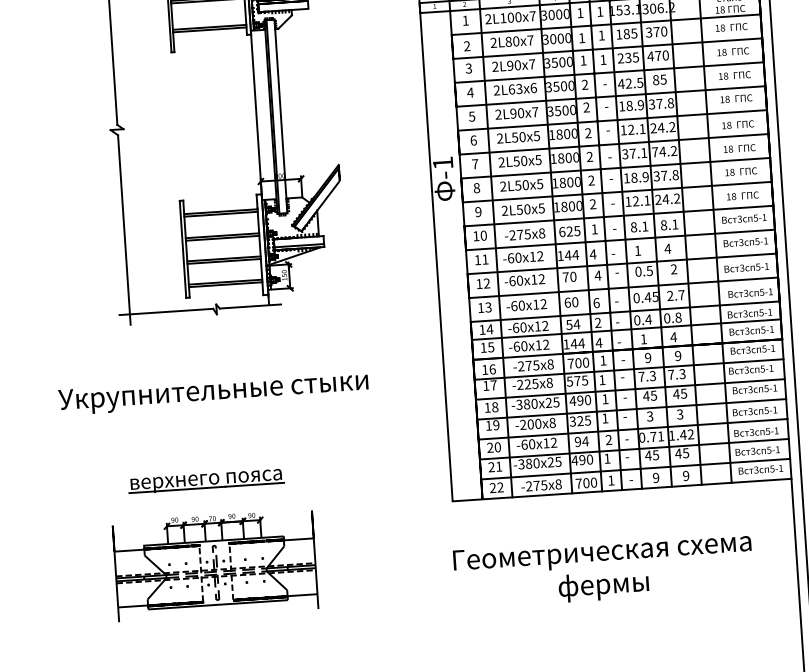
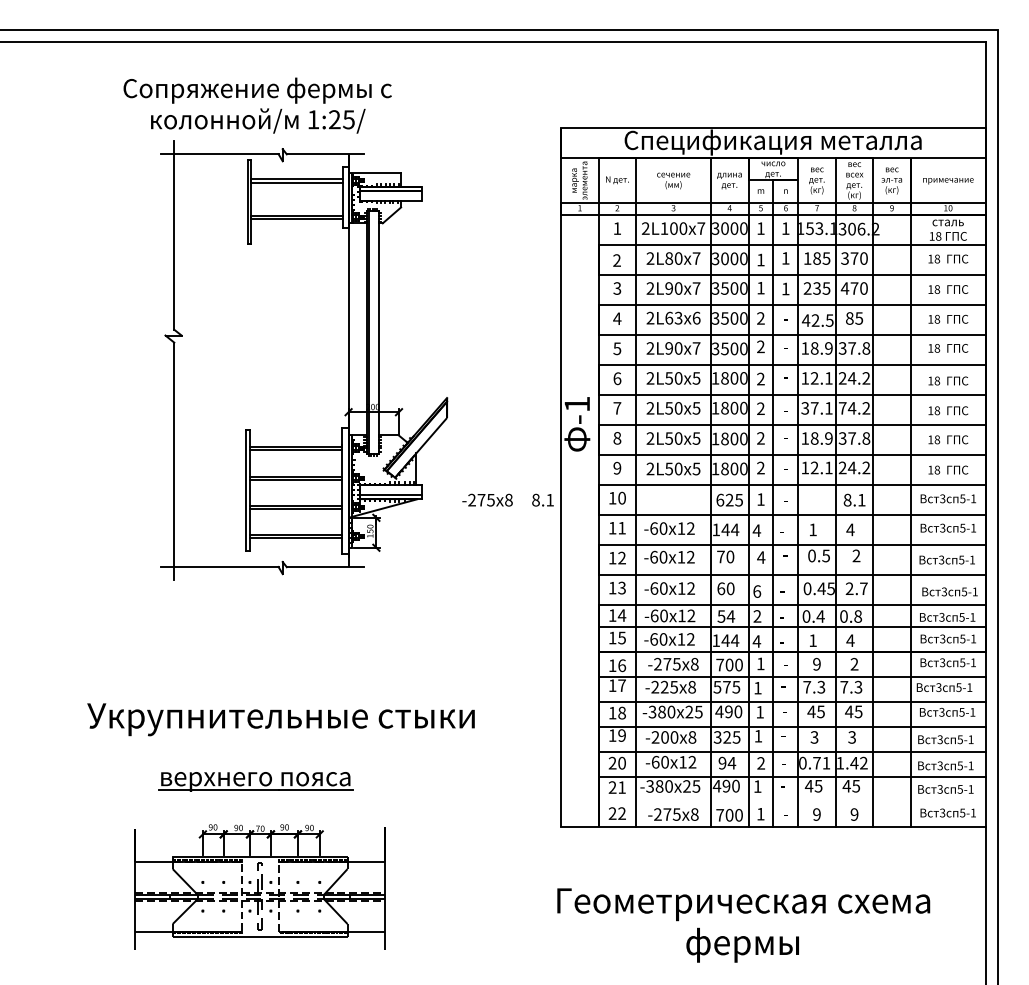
text: (639, 226) -> (542, 499), moved
text: (524, 234) -> (487, 499), moved
text: (678, 356) -> (854, 664), 9 -> 2
text: (213, 392) -> (280, 719), moved
line: (635, 468) -> (791, 801), removed

